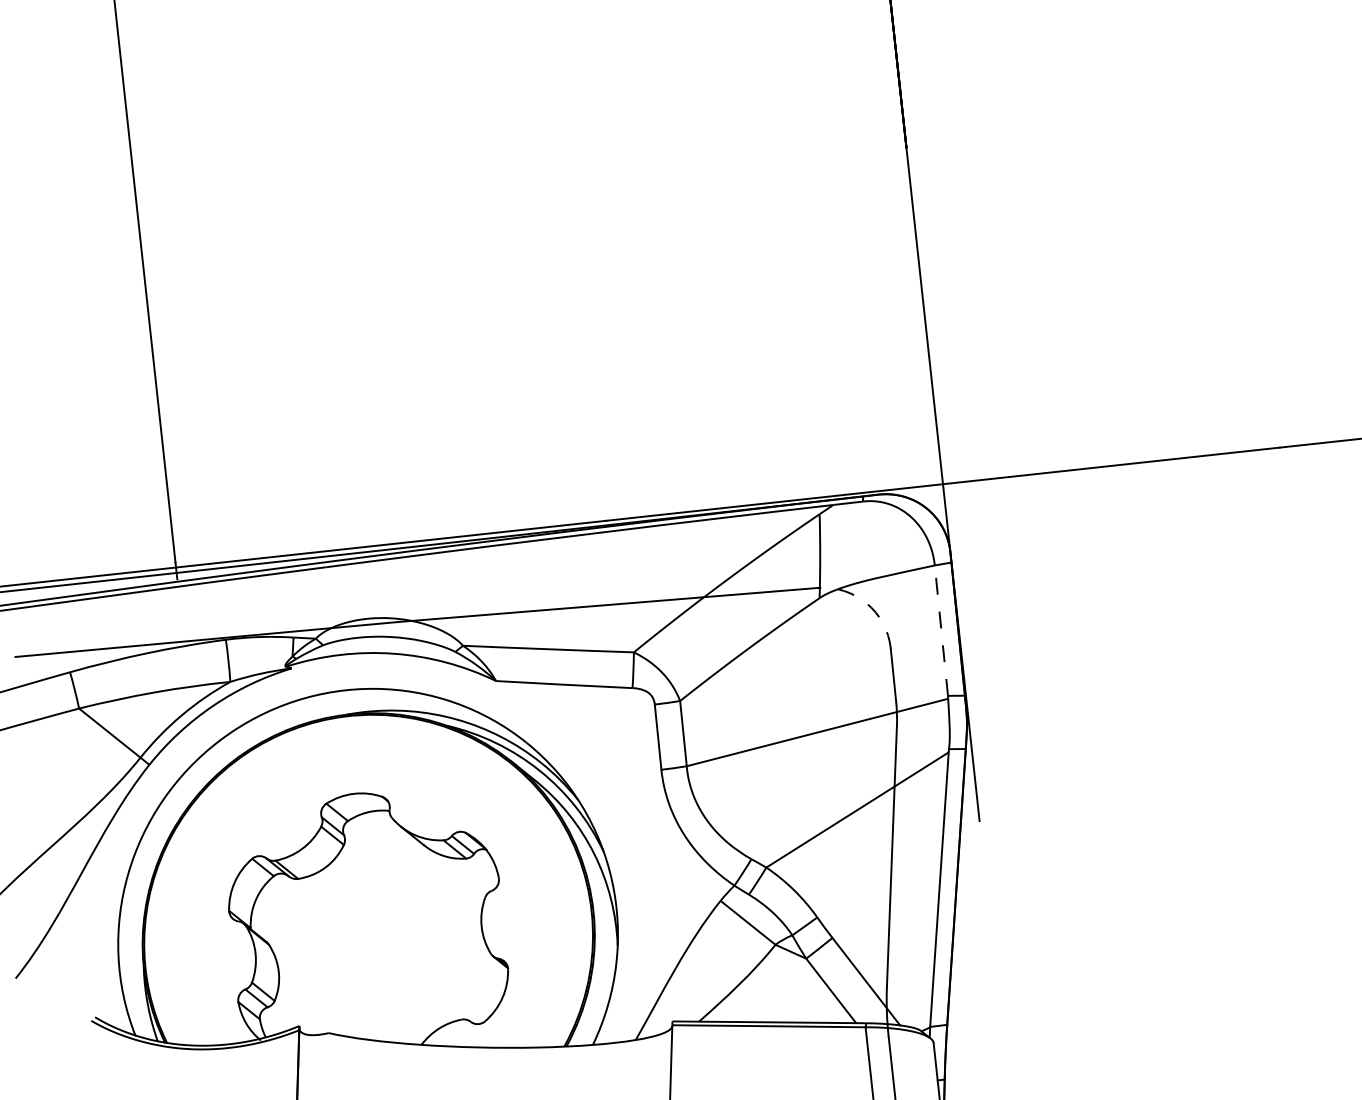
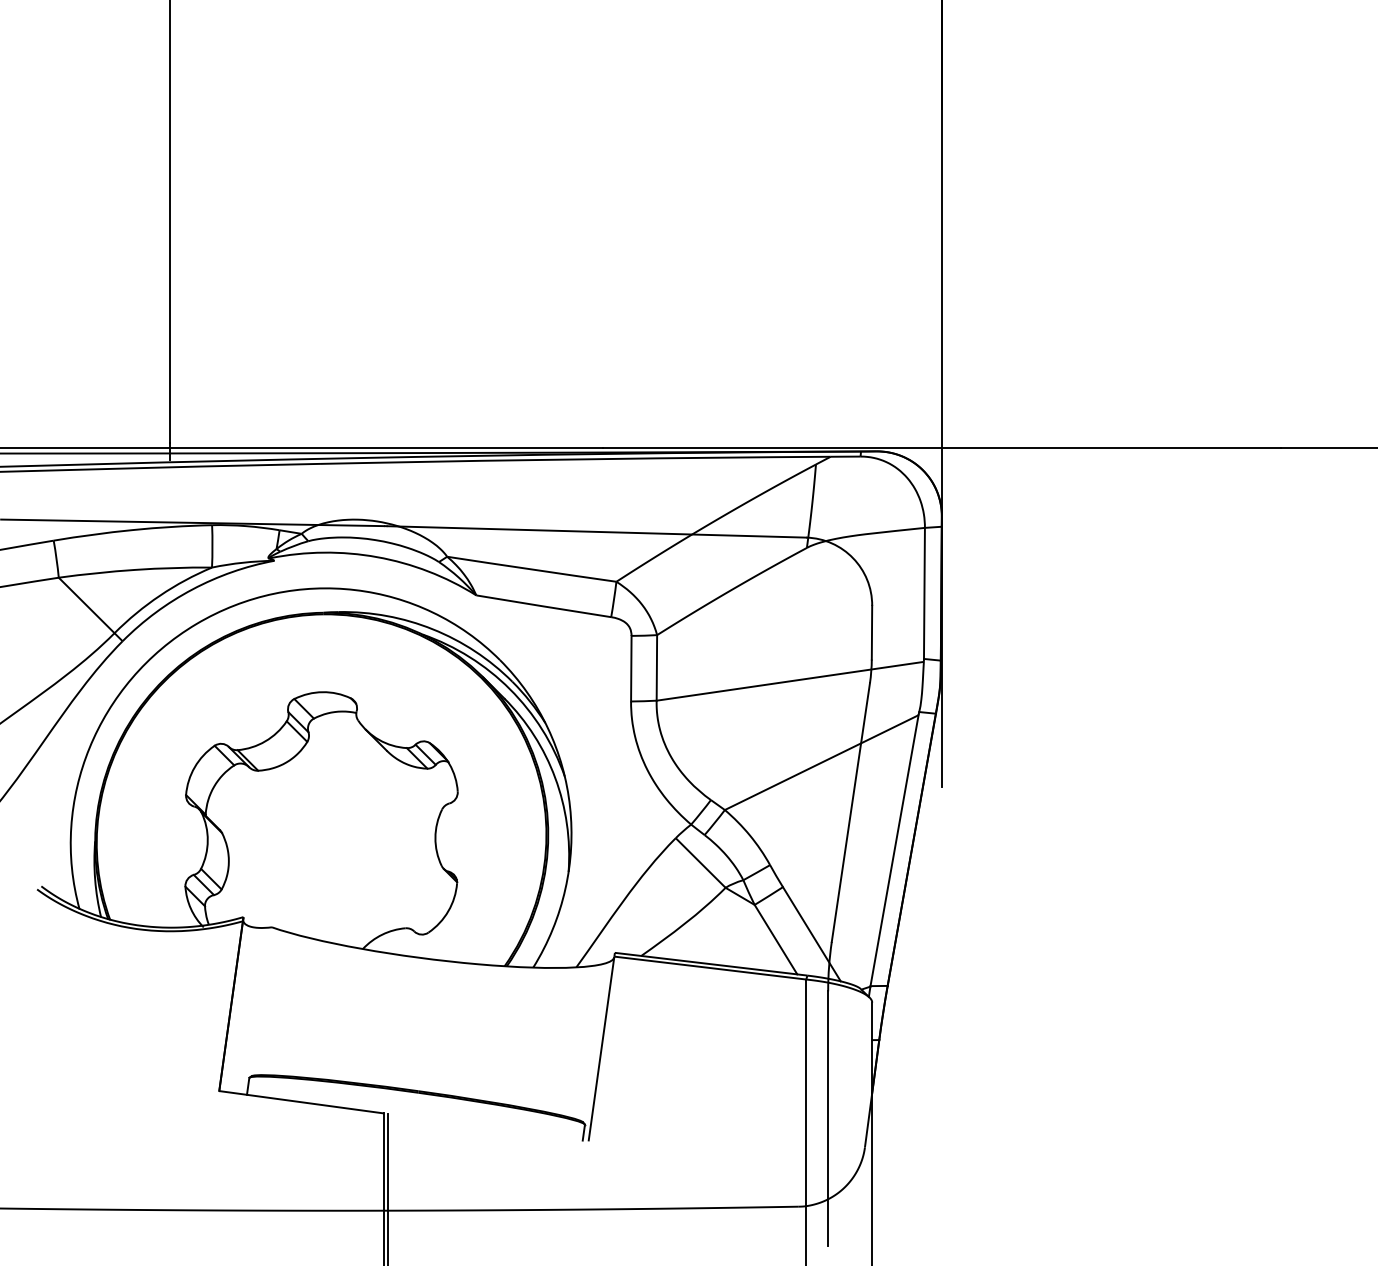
arc: (867, 603) -> (853, 558), dashed -> solid
line: (941, 630) -> (924, 593), dashed -> solid

